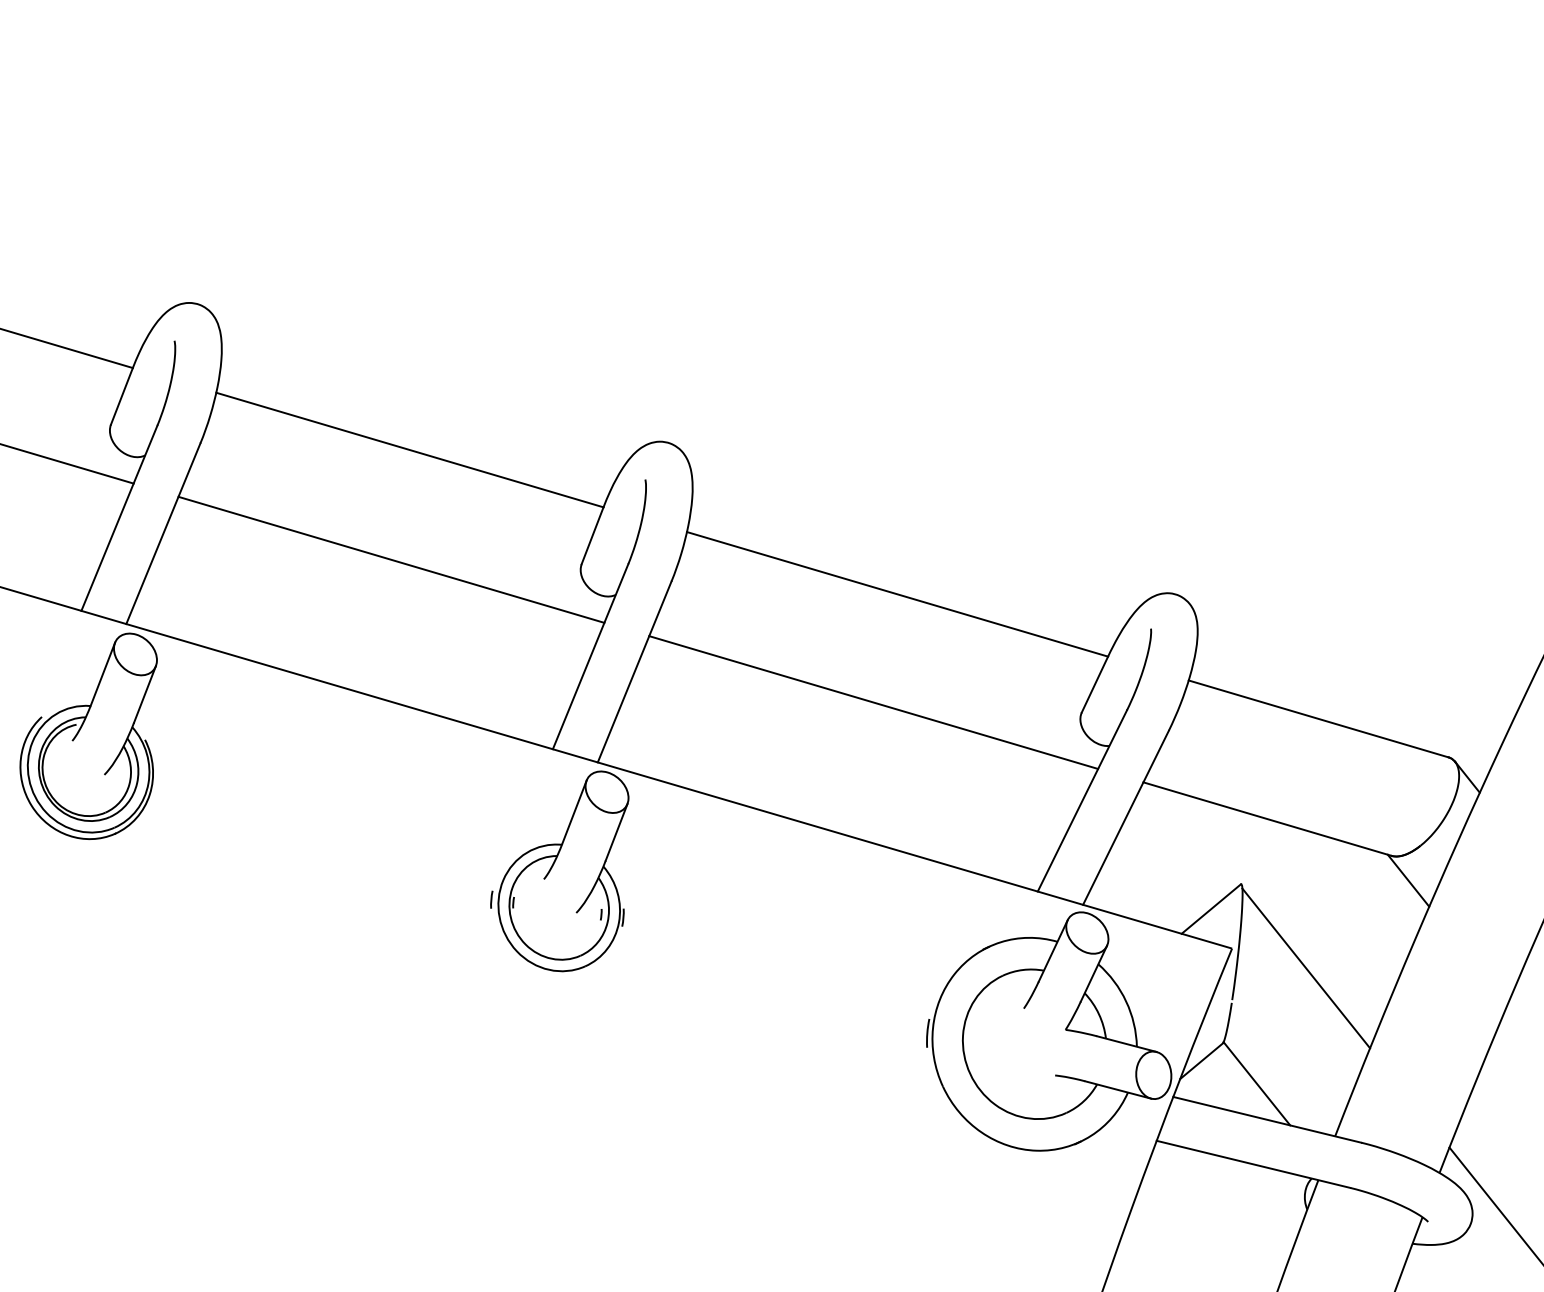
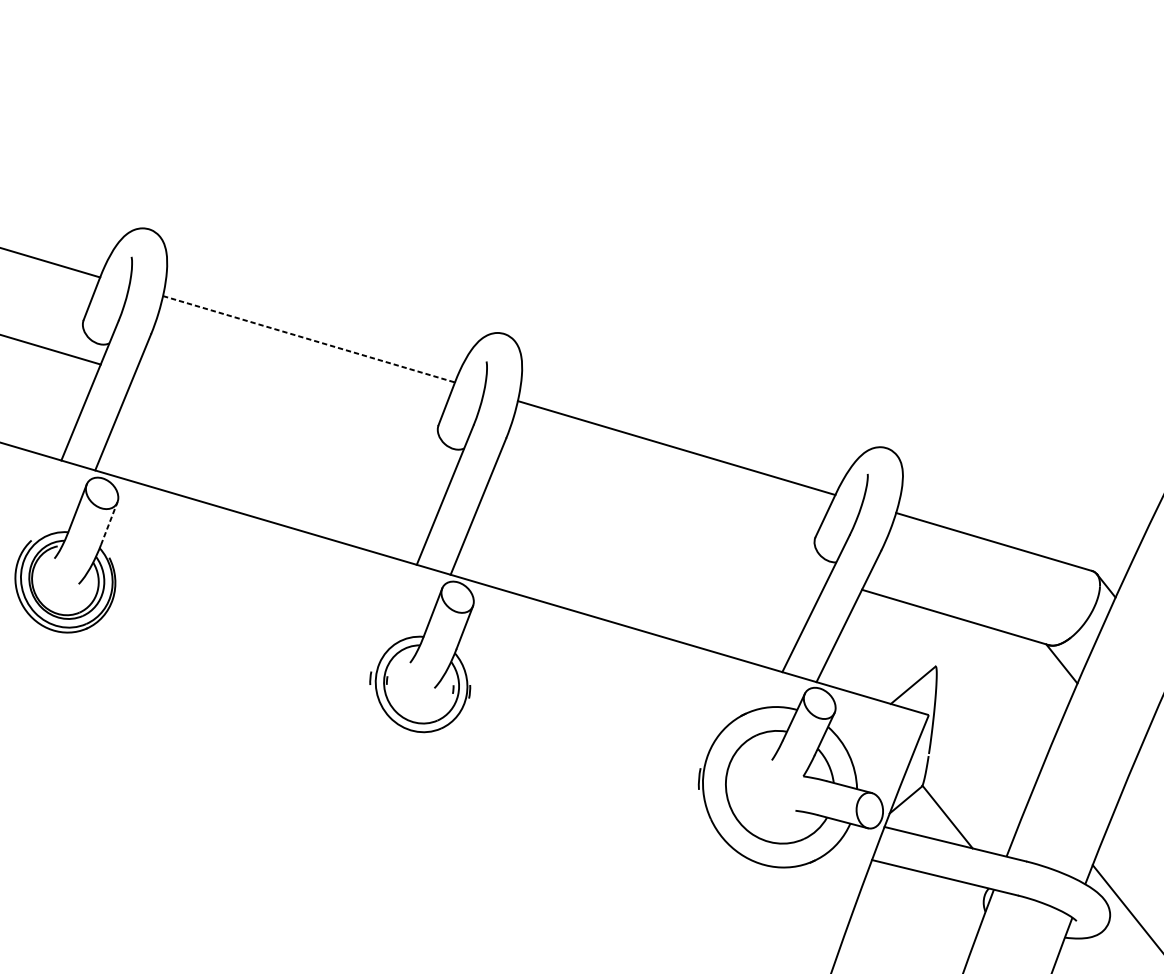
line: (409, 450) -> (308, 339), solid -> dashed
line: (391, 559) -> (295, 421), removed
line: (145, 694) -> (109, 523), solid -> dashed
line: (873, 702) -> (658, 529), removed
line: (1306, 968) -> (984, 730), removed

